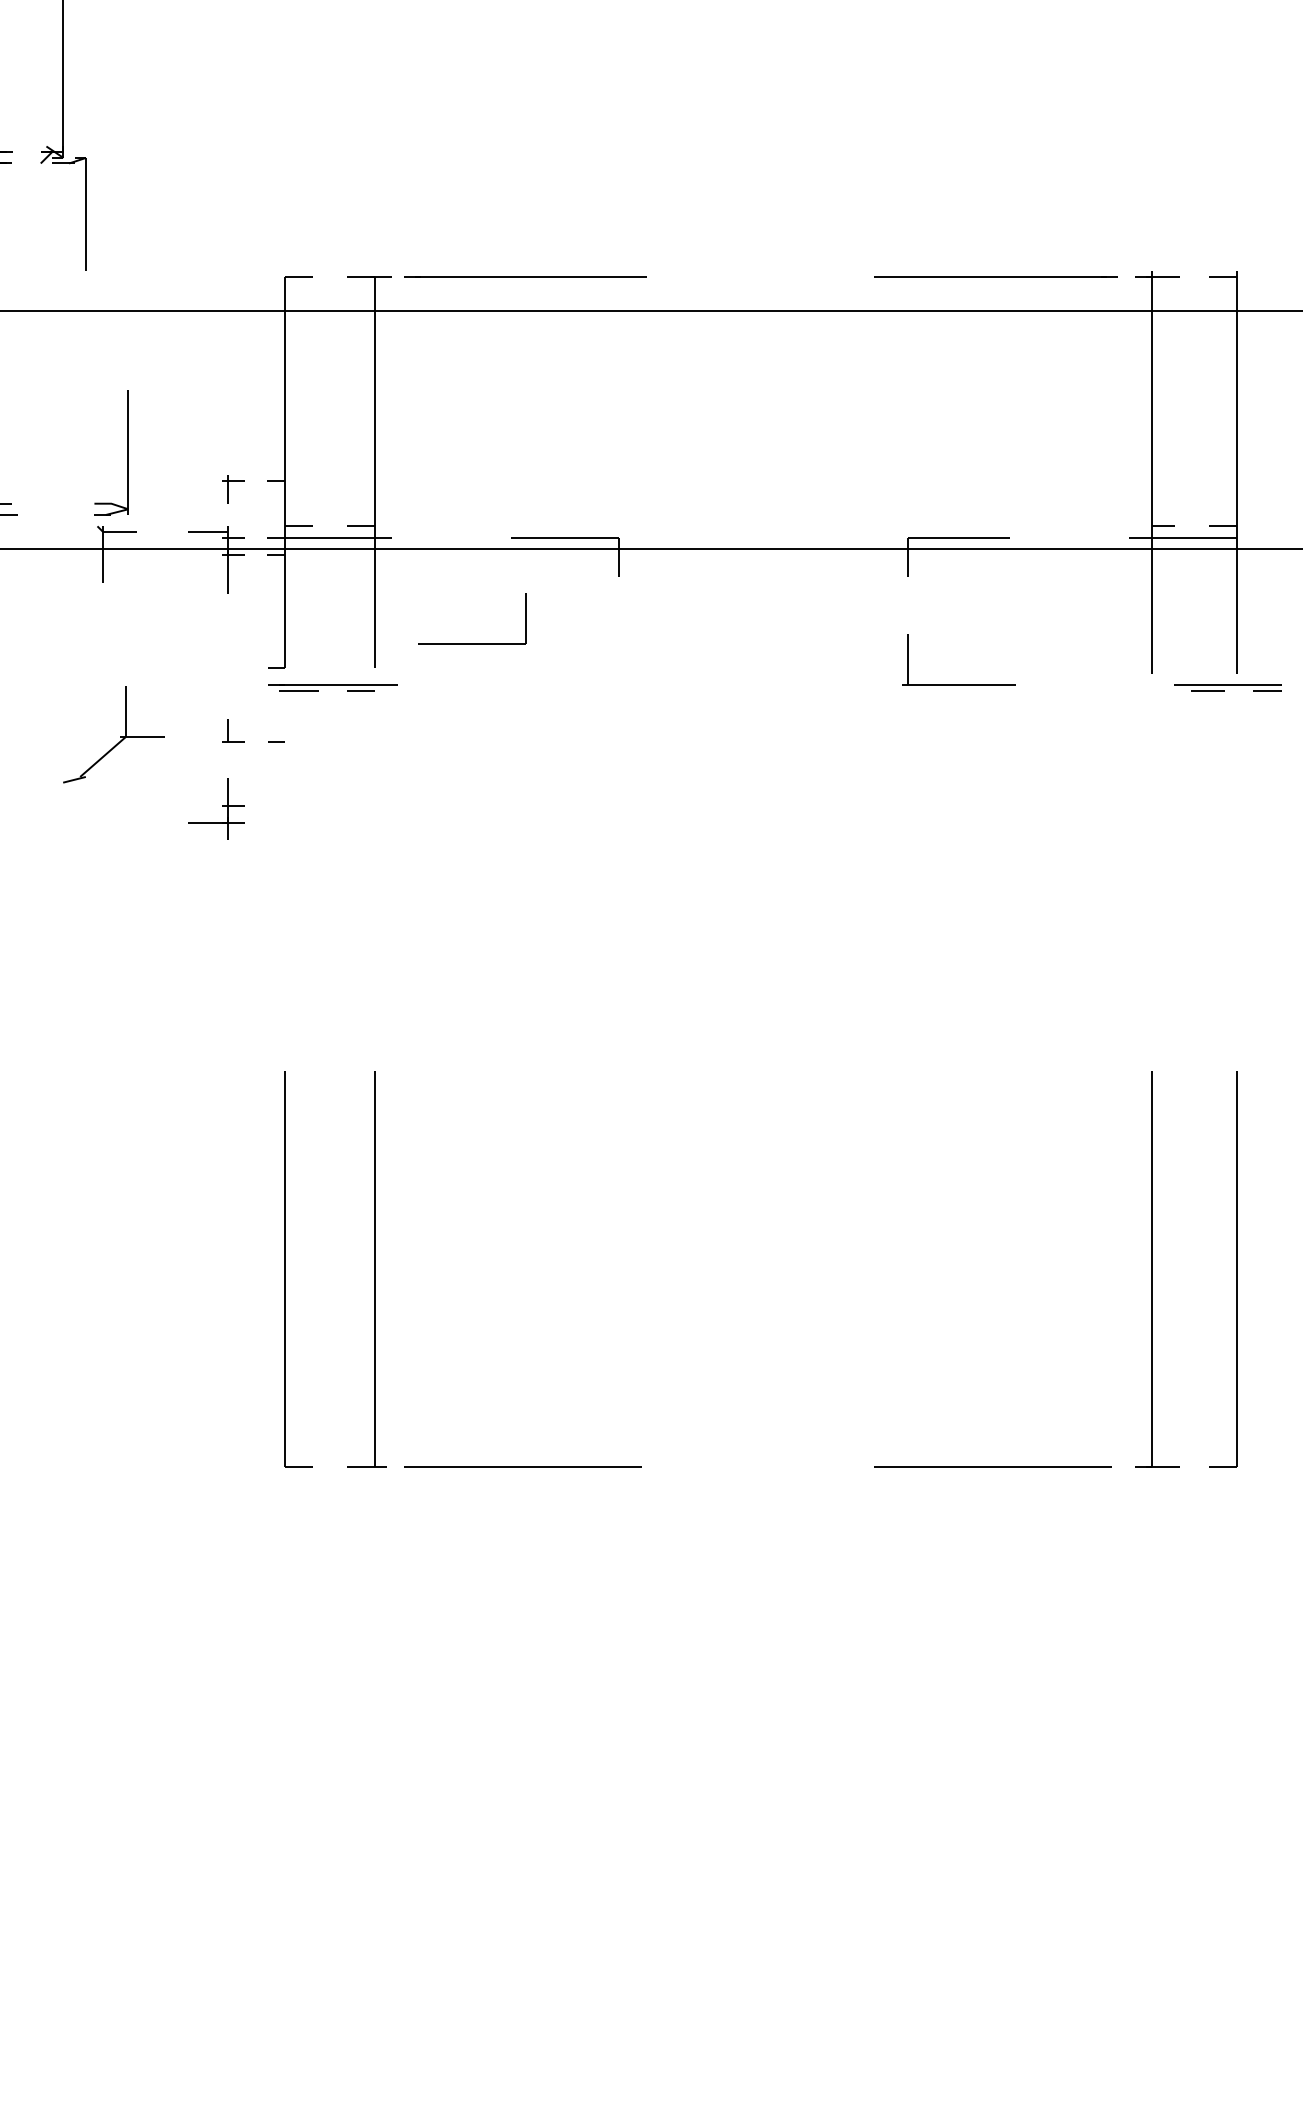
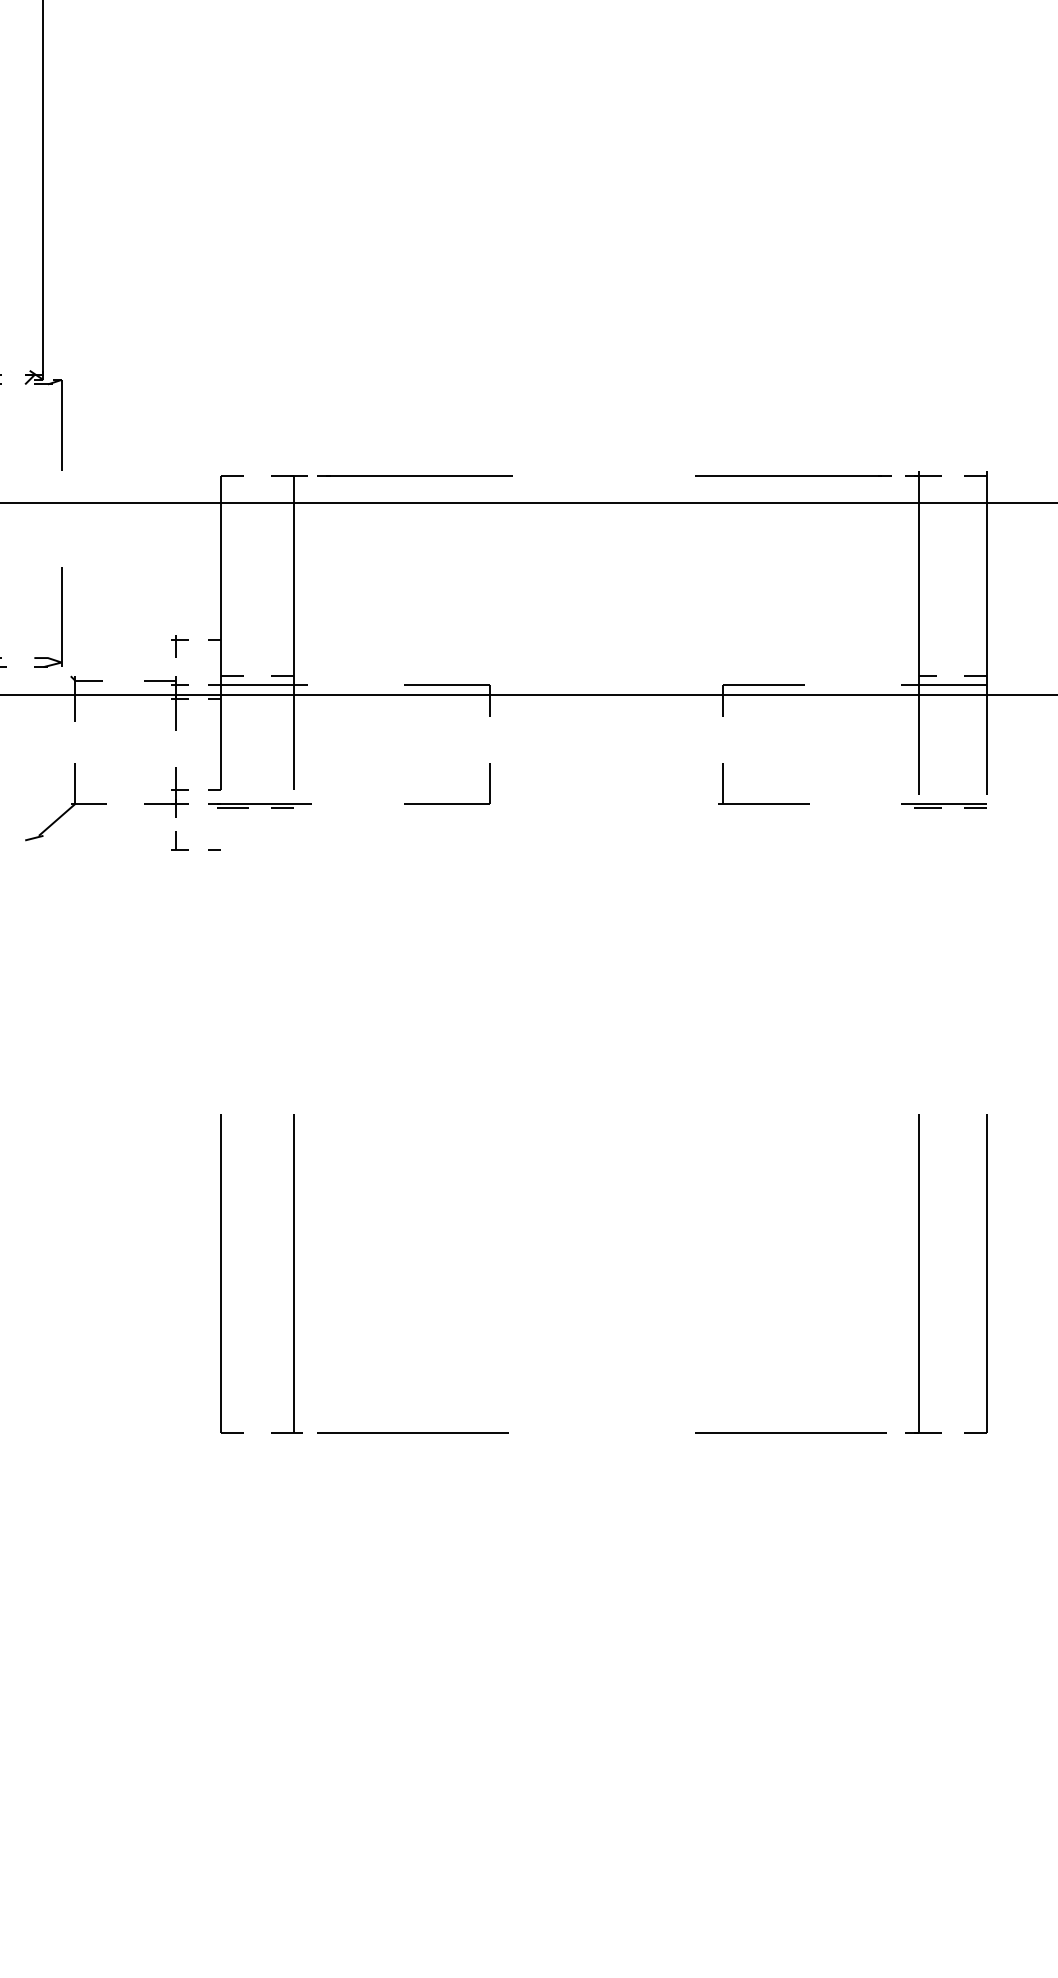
part: (128, 453) -> (61, 617), moved
part: (472, 643) -> (447, 803), moved
part: (1227, 687) -> (943, 805), moved
part: (120, 736) -> (71, 803), moved
part: (216, 808) -> (166, 792), moved

